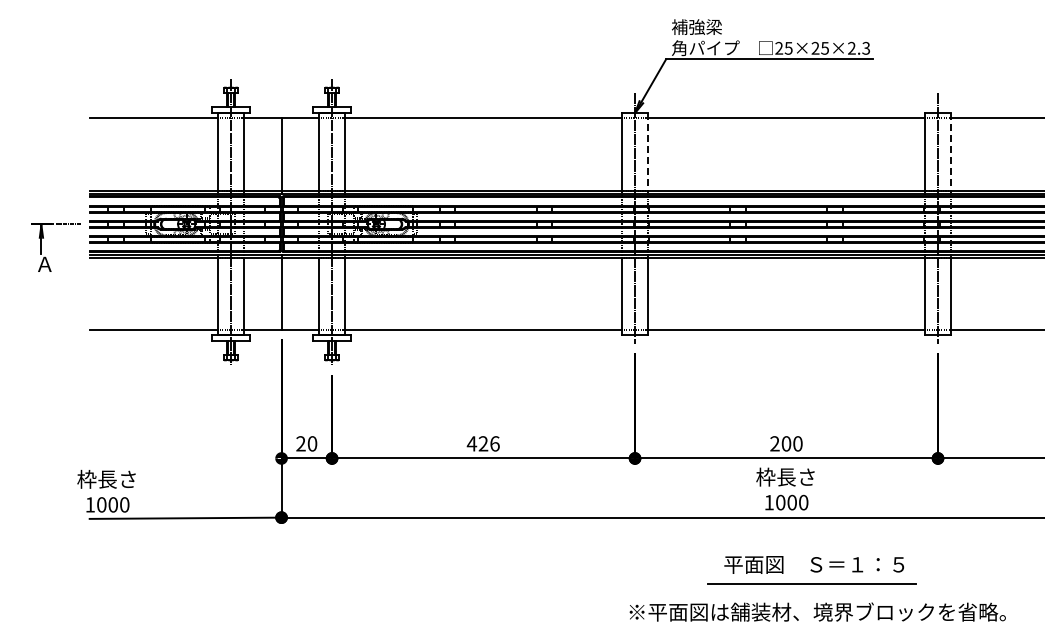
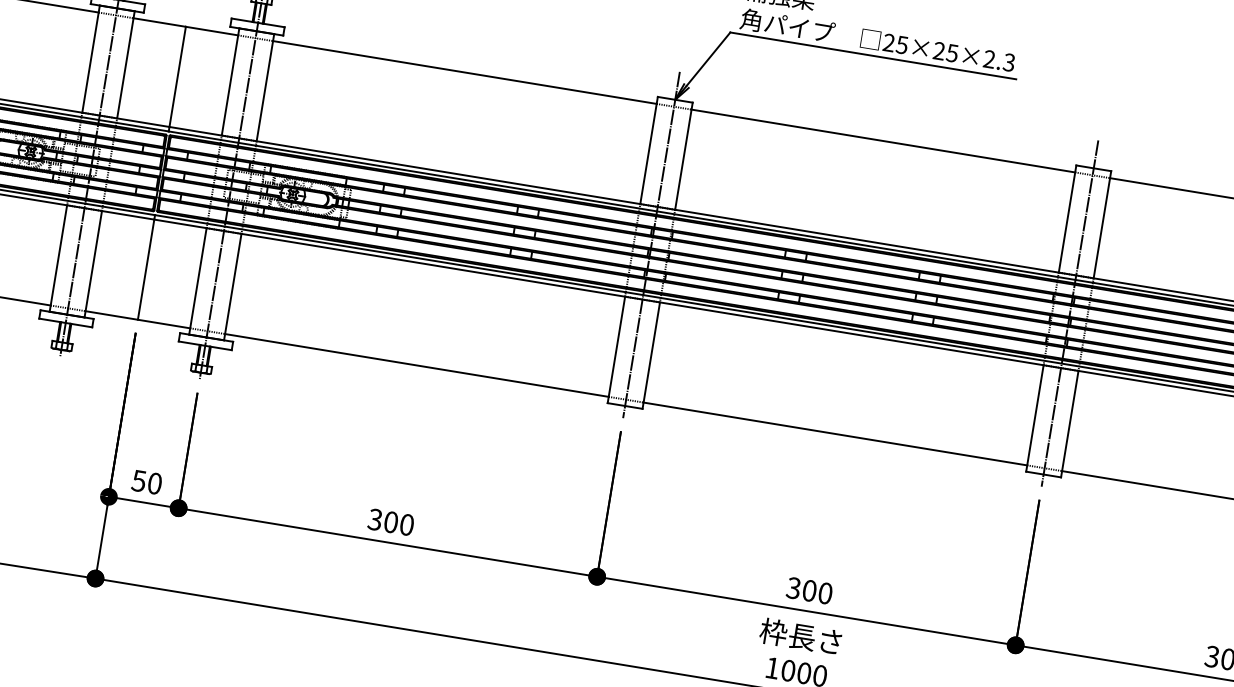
line: (647, 151) -> (683, 155), dashed -> solid
line: (950, 151) -> (1102, 224), dashed -> solid
text: (300, 443) -> (138, 480), 20 -> 50
text: (482, 443) -> (389, 521), 426 -> 300
text: (774, 443) -> (793, 587), 200 -> 300

